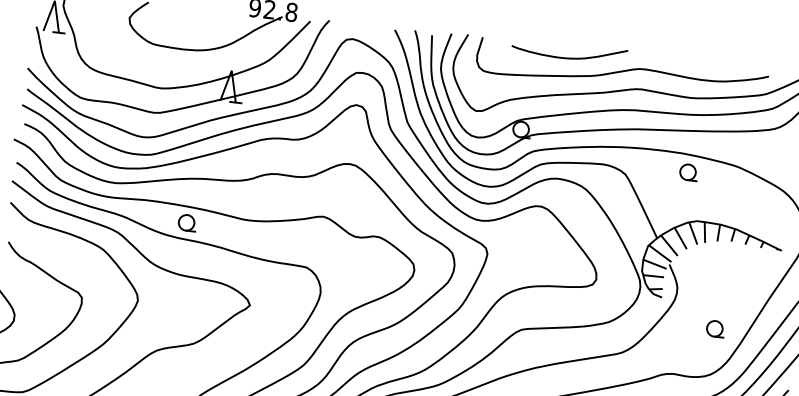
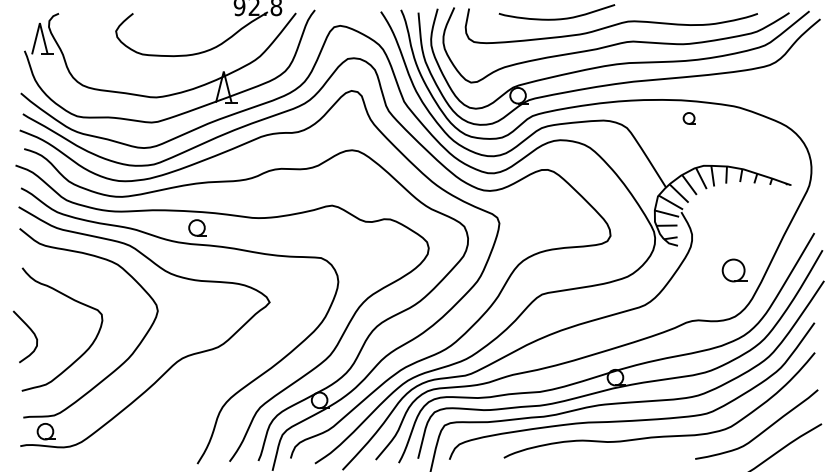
part: (688, 172) -> (689, 118), size x0.7
part: (715, 328) -> (734, 270), size x1.4

